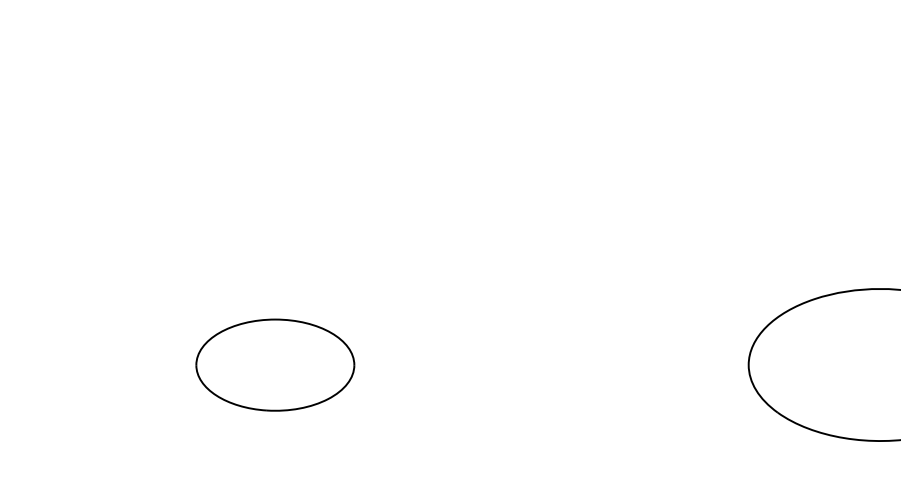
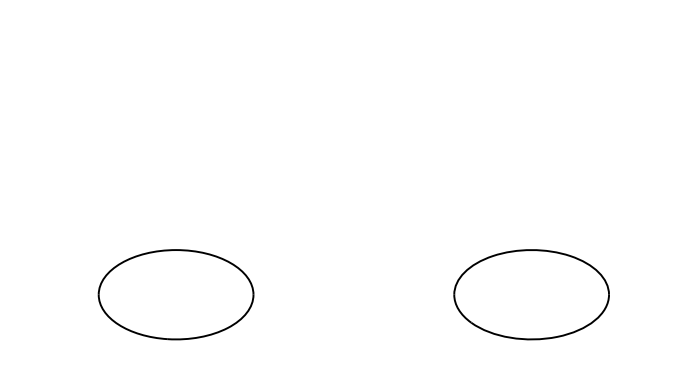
part: (274, 364) -> (175, 294), size x1.67

